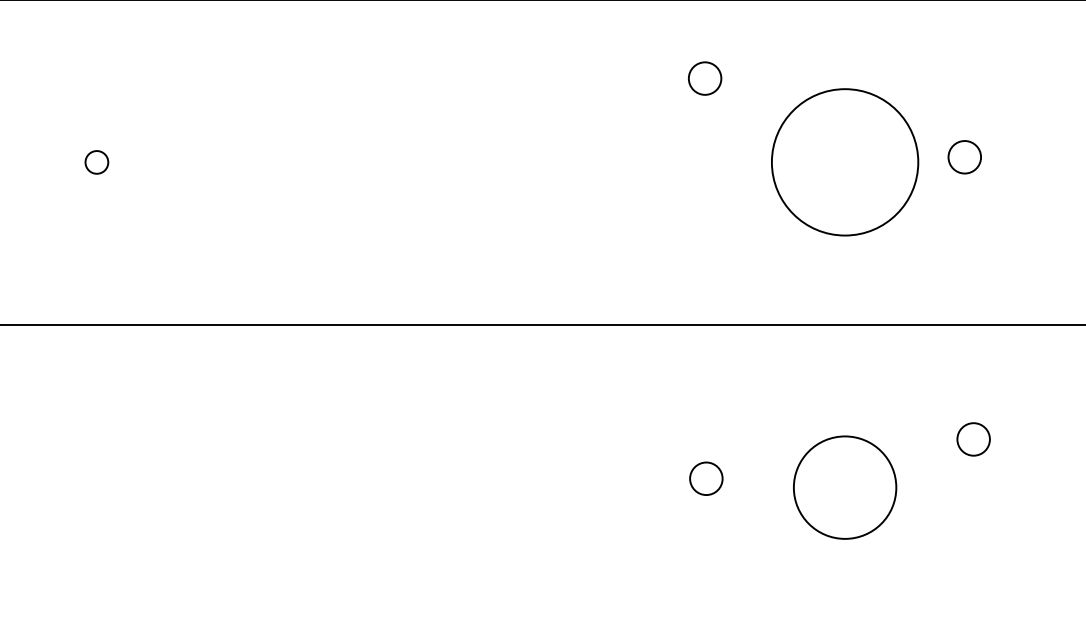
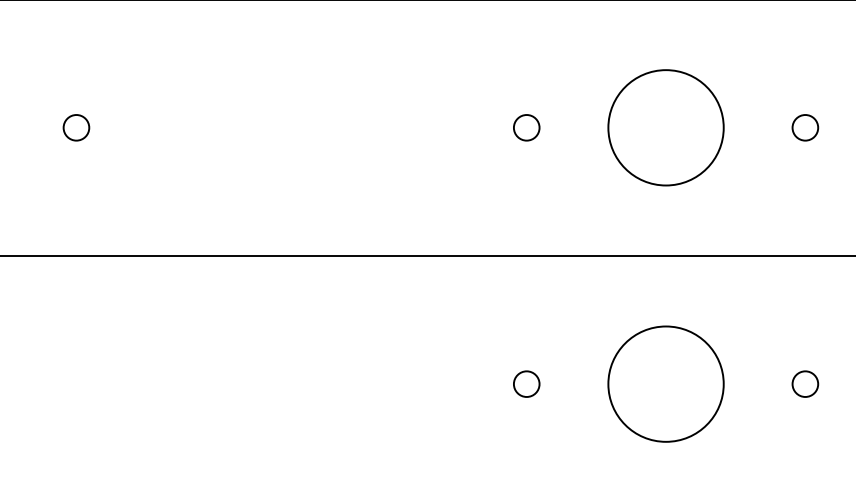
circle: (704, 78) -> (526, 127), moved
circle: (964, 156) -> (805, 127), moved
circle: (96, 161) -> (76, 127), size x1.43
circle: (973, 438) -> (805, 383), moved
circle: (706, 477) -> (526, 383), moved
circle: (844, 486) -> (665, 383), size x1.43

